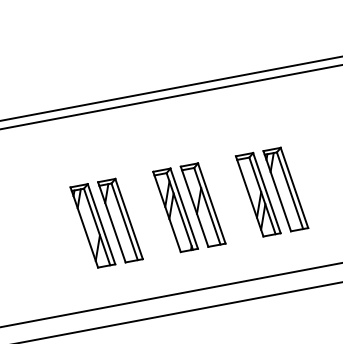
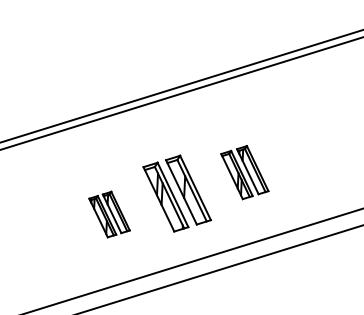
part: (271, 191) -> (244, 172), size x0.7
part: (106, 223) -> (109, 214), size x0.6

